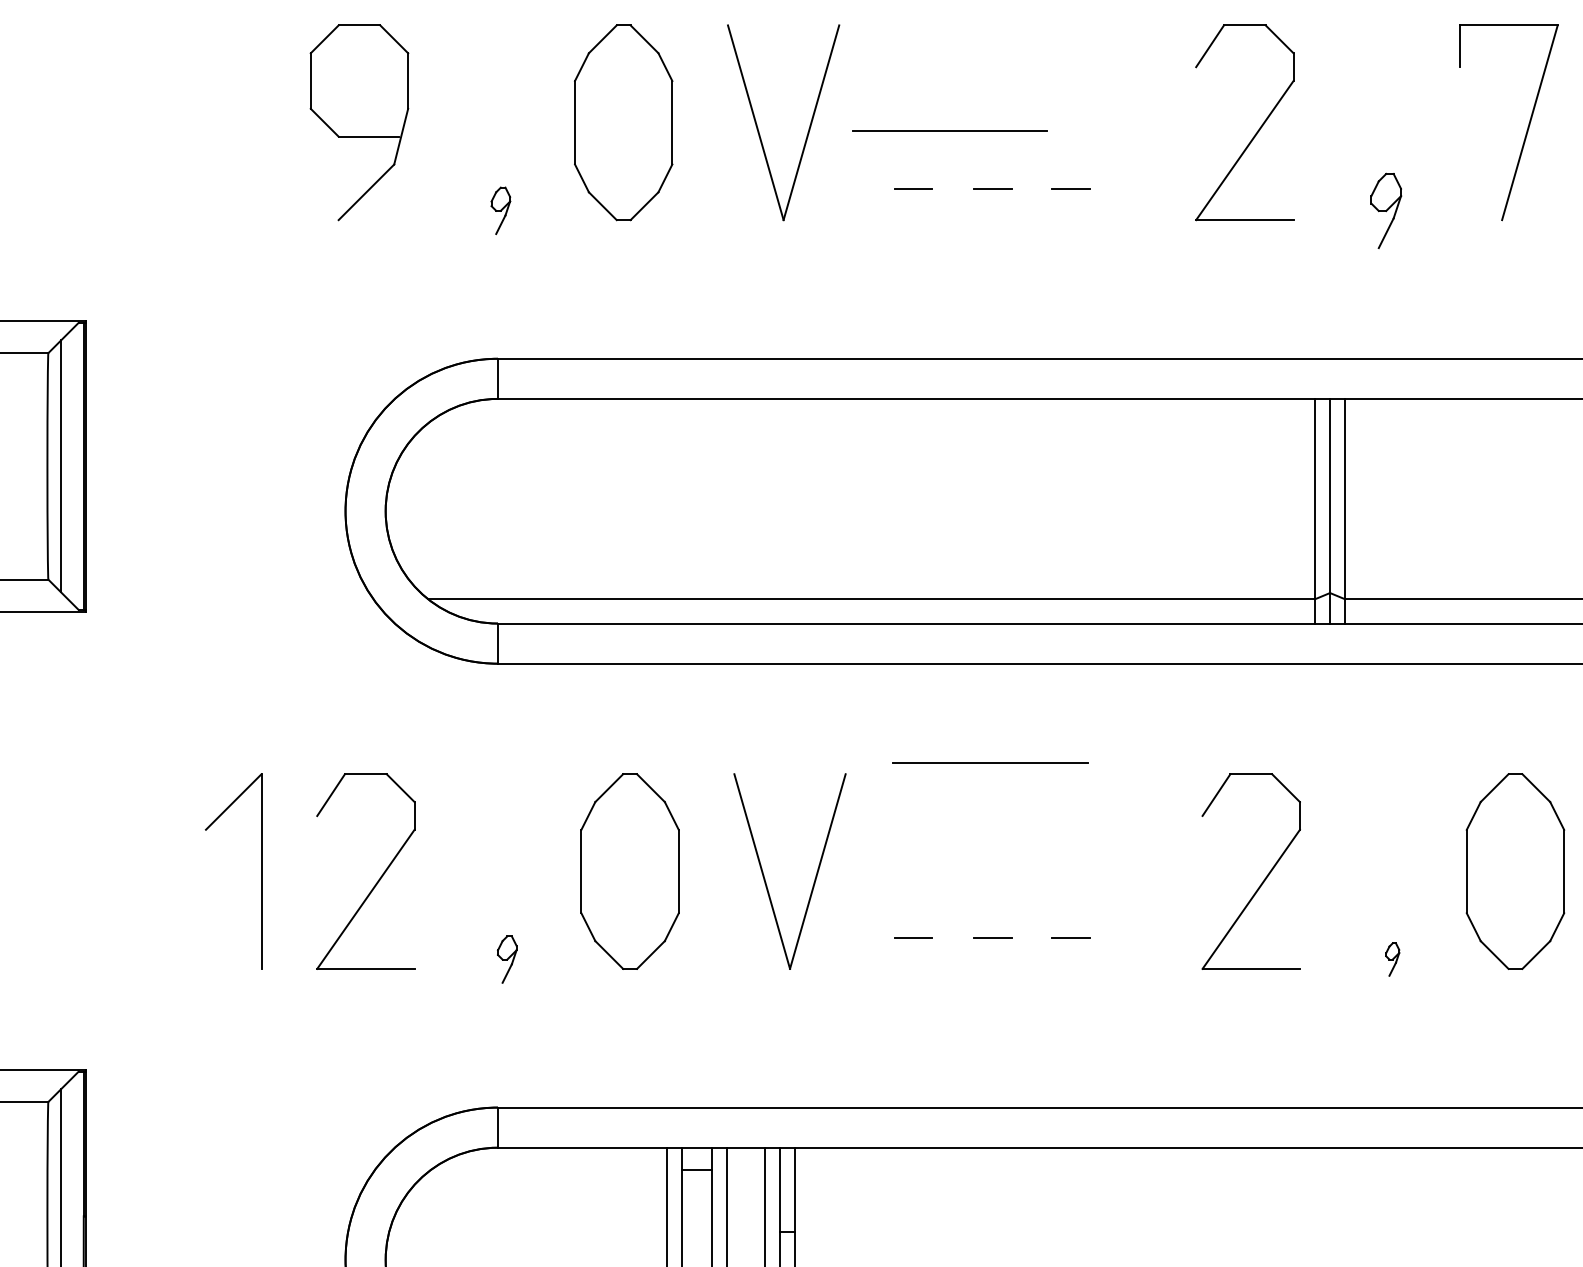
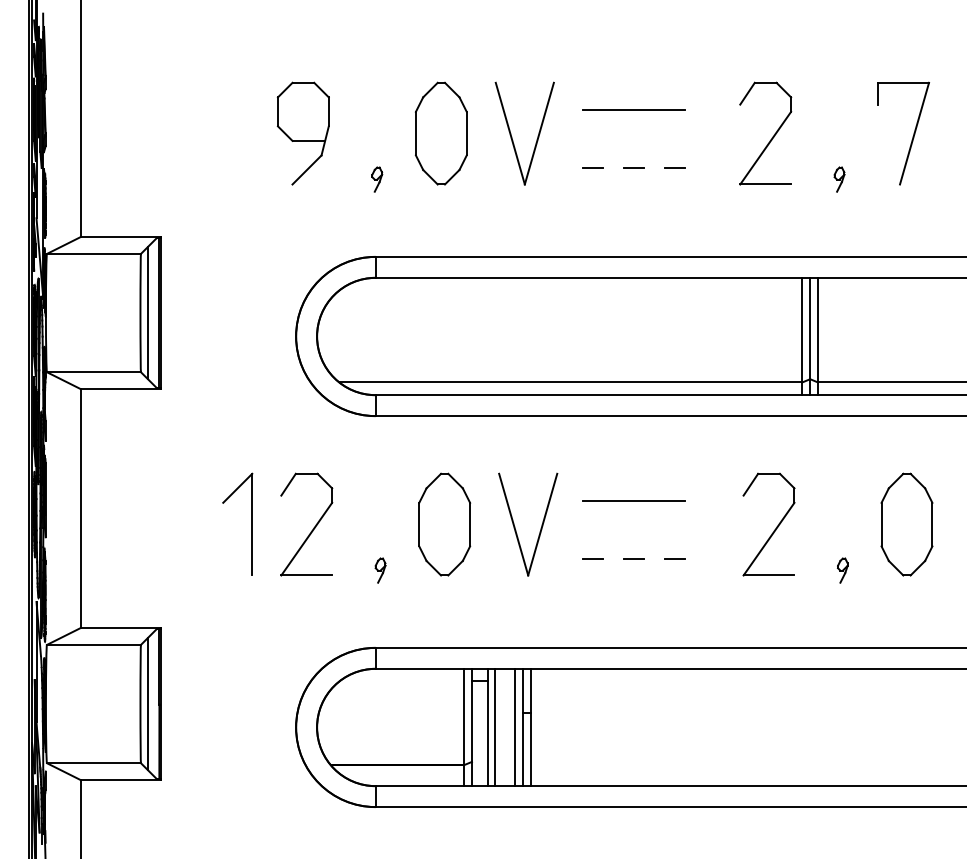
line: (949, 130) -> (633, 109), moved
part: (1386, 210) -> (839, 179), size x0.62
line: (989, 762) -> (633, 500), moved
part: (1391, 959) -> (842, 570), size x1.43

